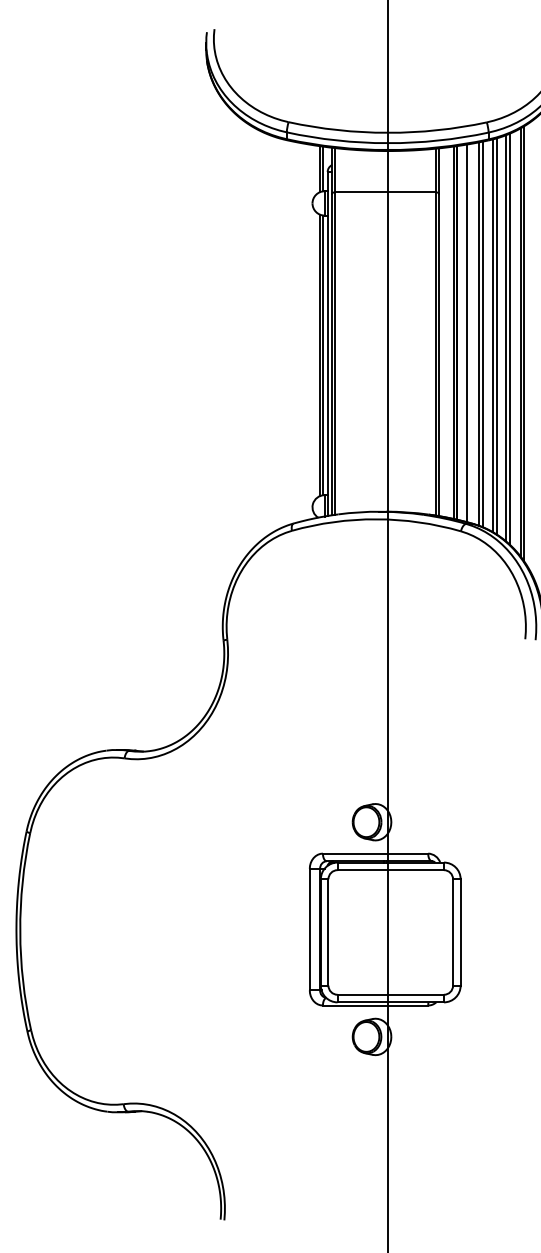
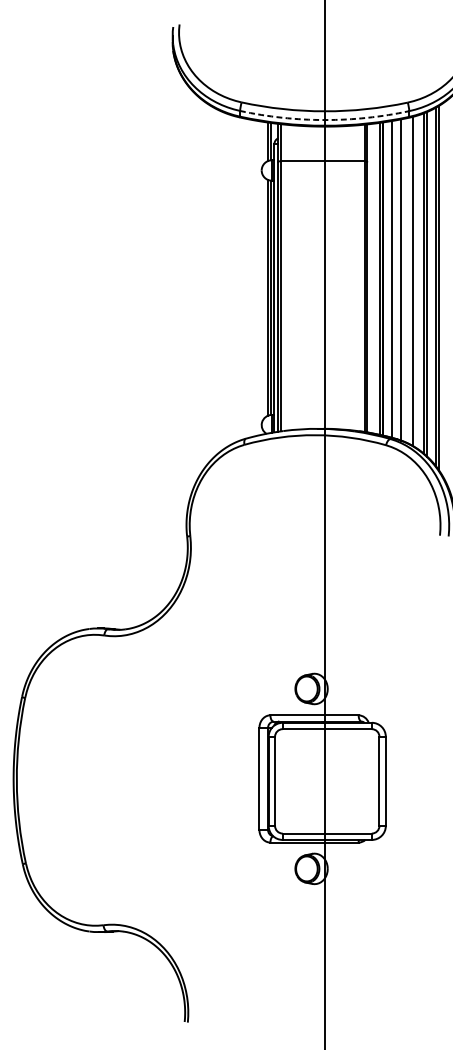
arc: (387, 143) -> (324, 120), solid -> dashed
line: (482, 334) -> (404, 280), removed
line: (497, 336) -> (416, 282), removed

